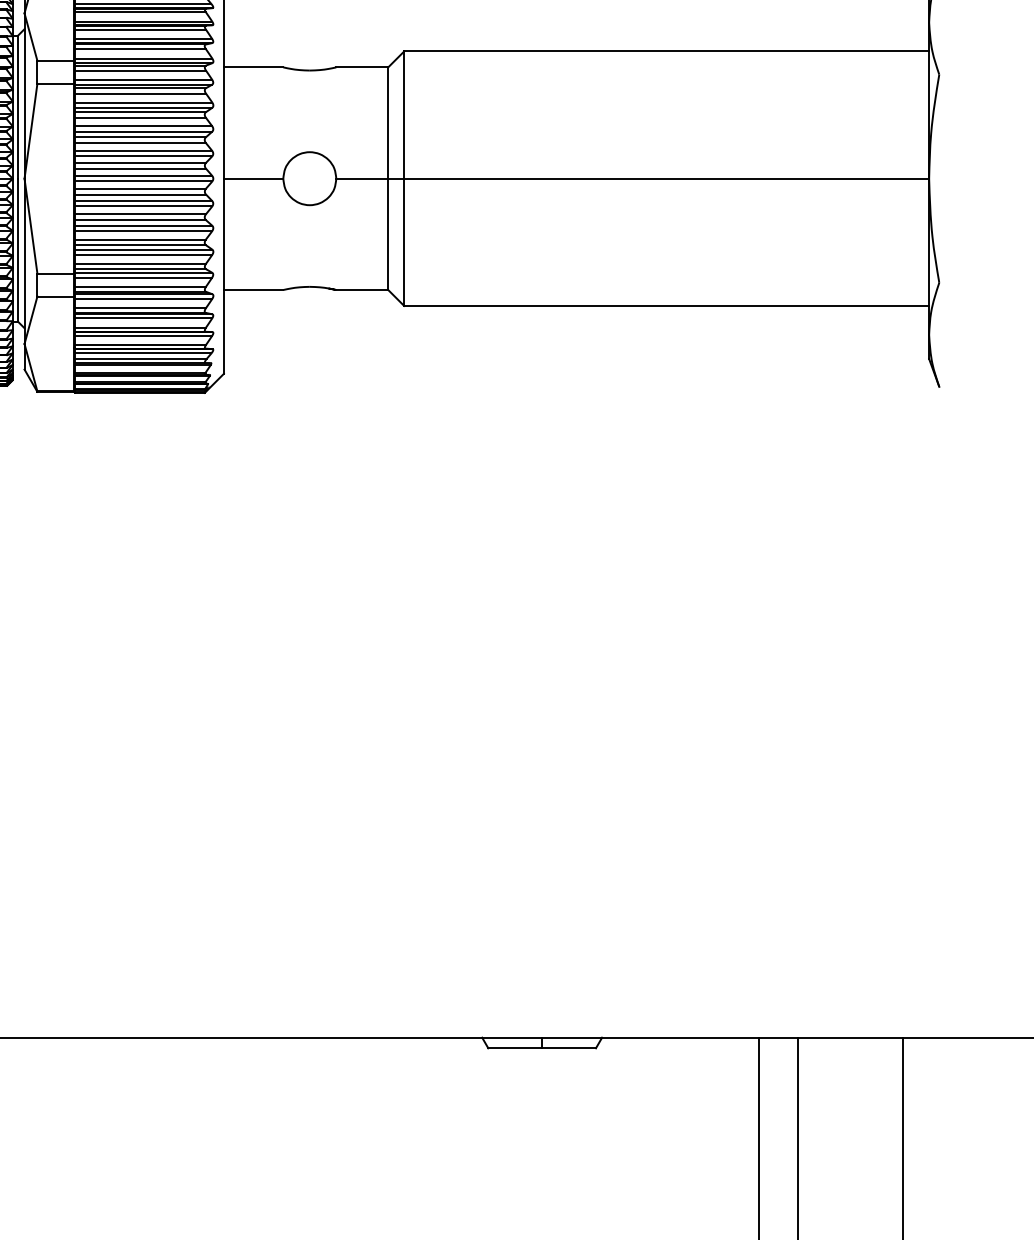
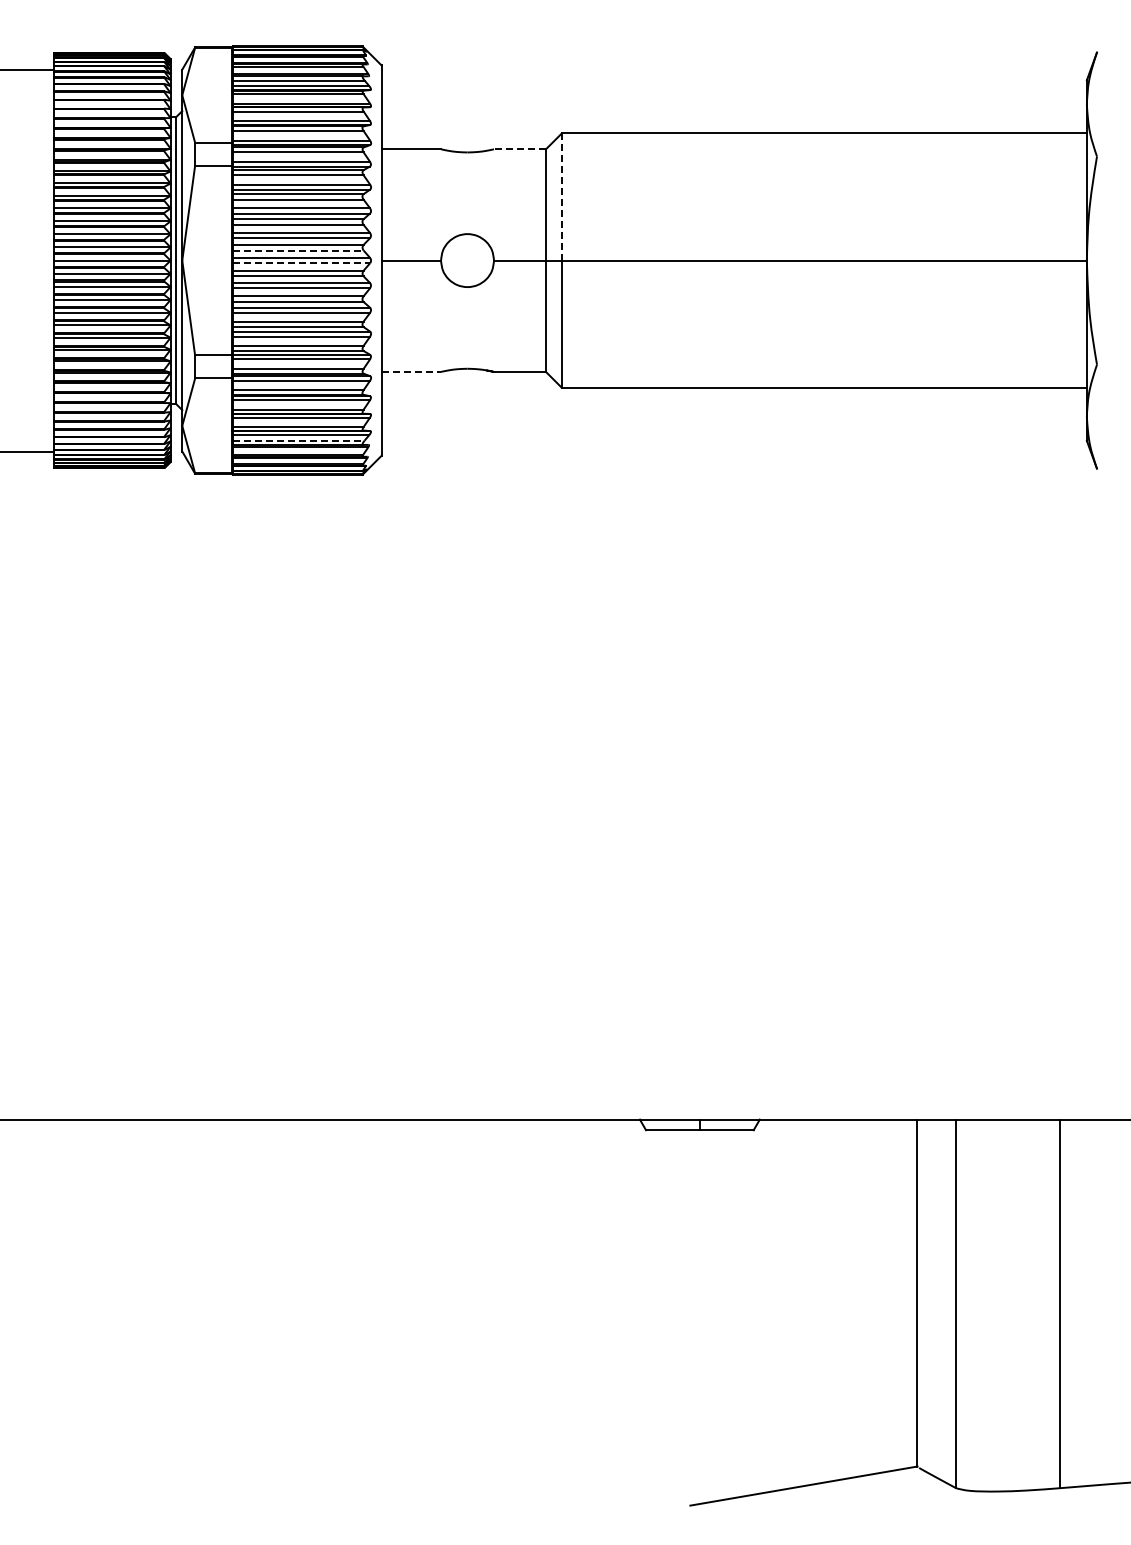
line: (362, 67) -> (520, 149), solid -> dashed
line: (403, 114) -> (561, 196), solid -> dashed
line: (140, 168) -> (298, 250), solid -> dashed
line: (144, 181) -> (302, 263), solid -> dashed
line: (253, 289) -> (411, 371), solid -> dashed
line: (140, 358) -> (298, 440), solid -> dashed

